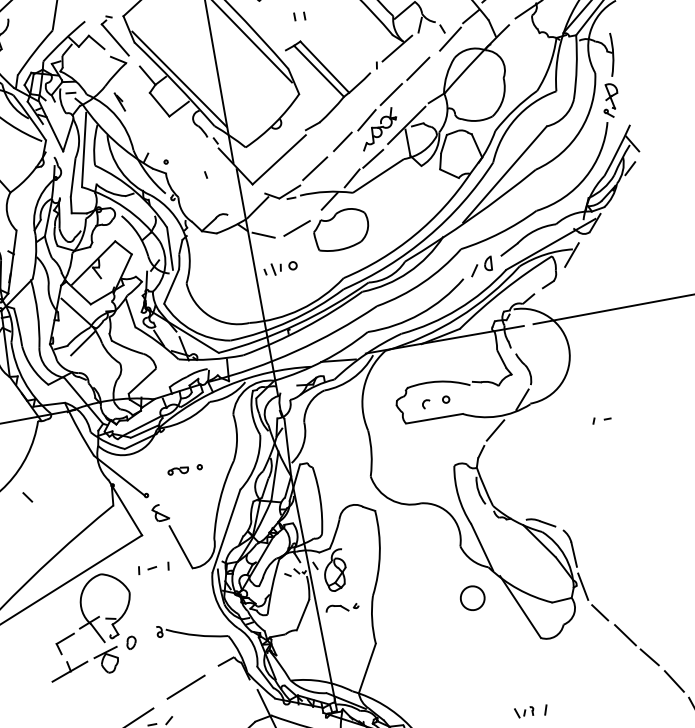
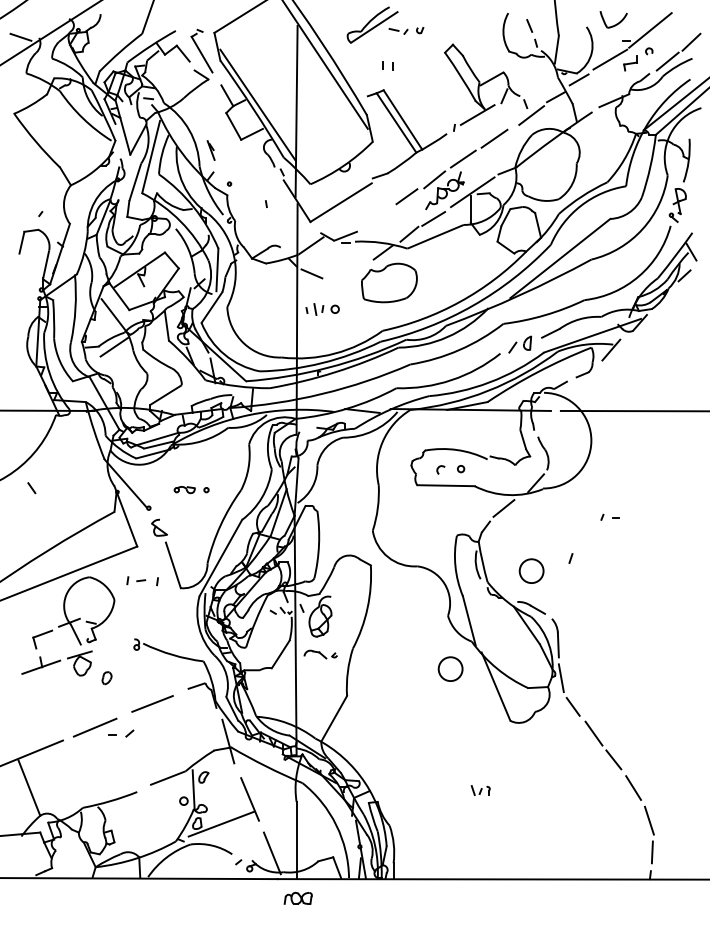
part: (119, 102) -> (210, 150), moved
line: (314, 168) -> (374, 217), removed
line: (296, 228) -> (345, 273), removed
circle: (534, 486) -> (531, 570), added
part: (131, 643) -> (106, 678), moved
line: (545, 710) -> (570, 558), moved

